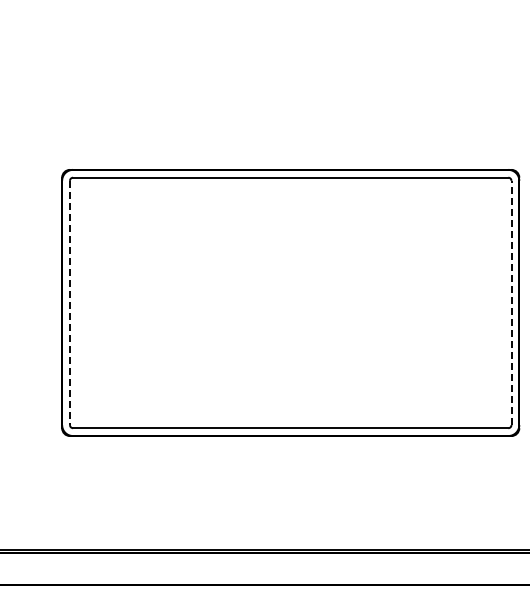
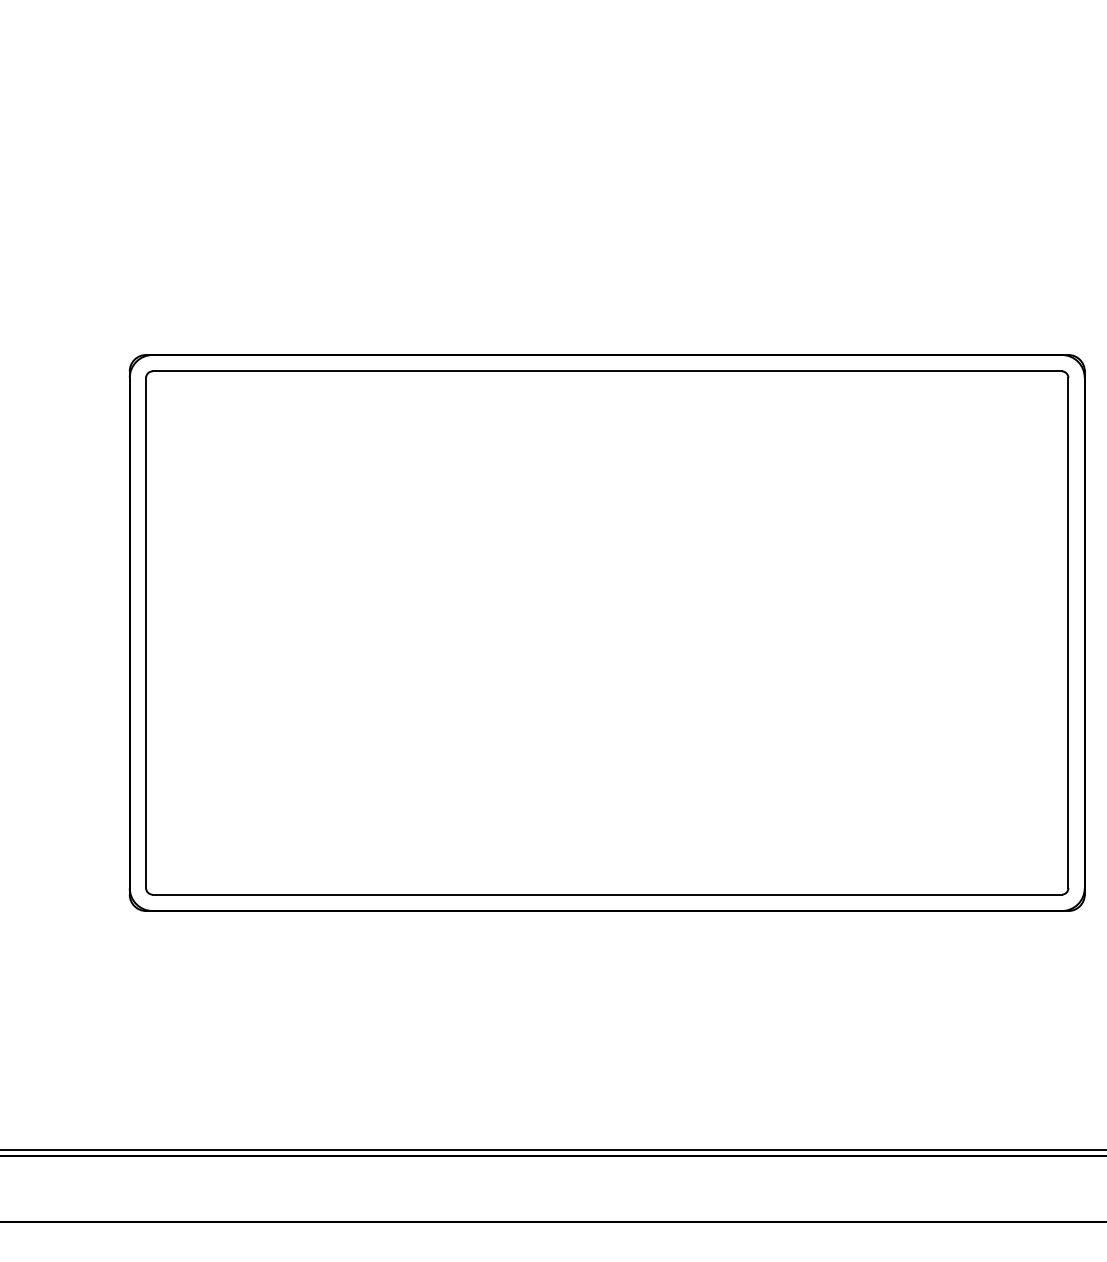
line: (511, 302) -> (1068, 632), dashed -> solid
line: (69, 303) -> (145, 634), dashed -> solid

